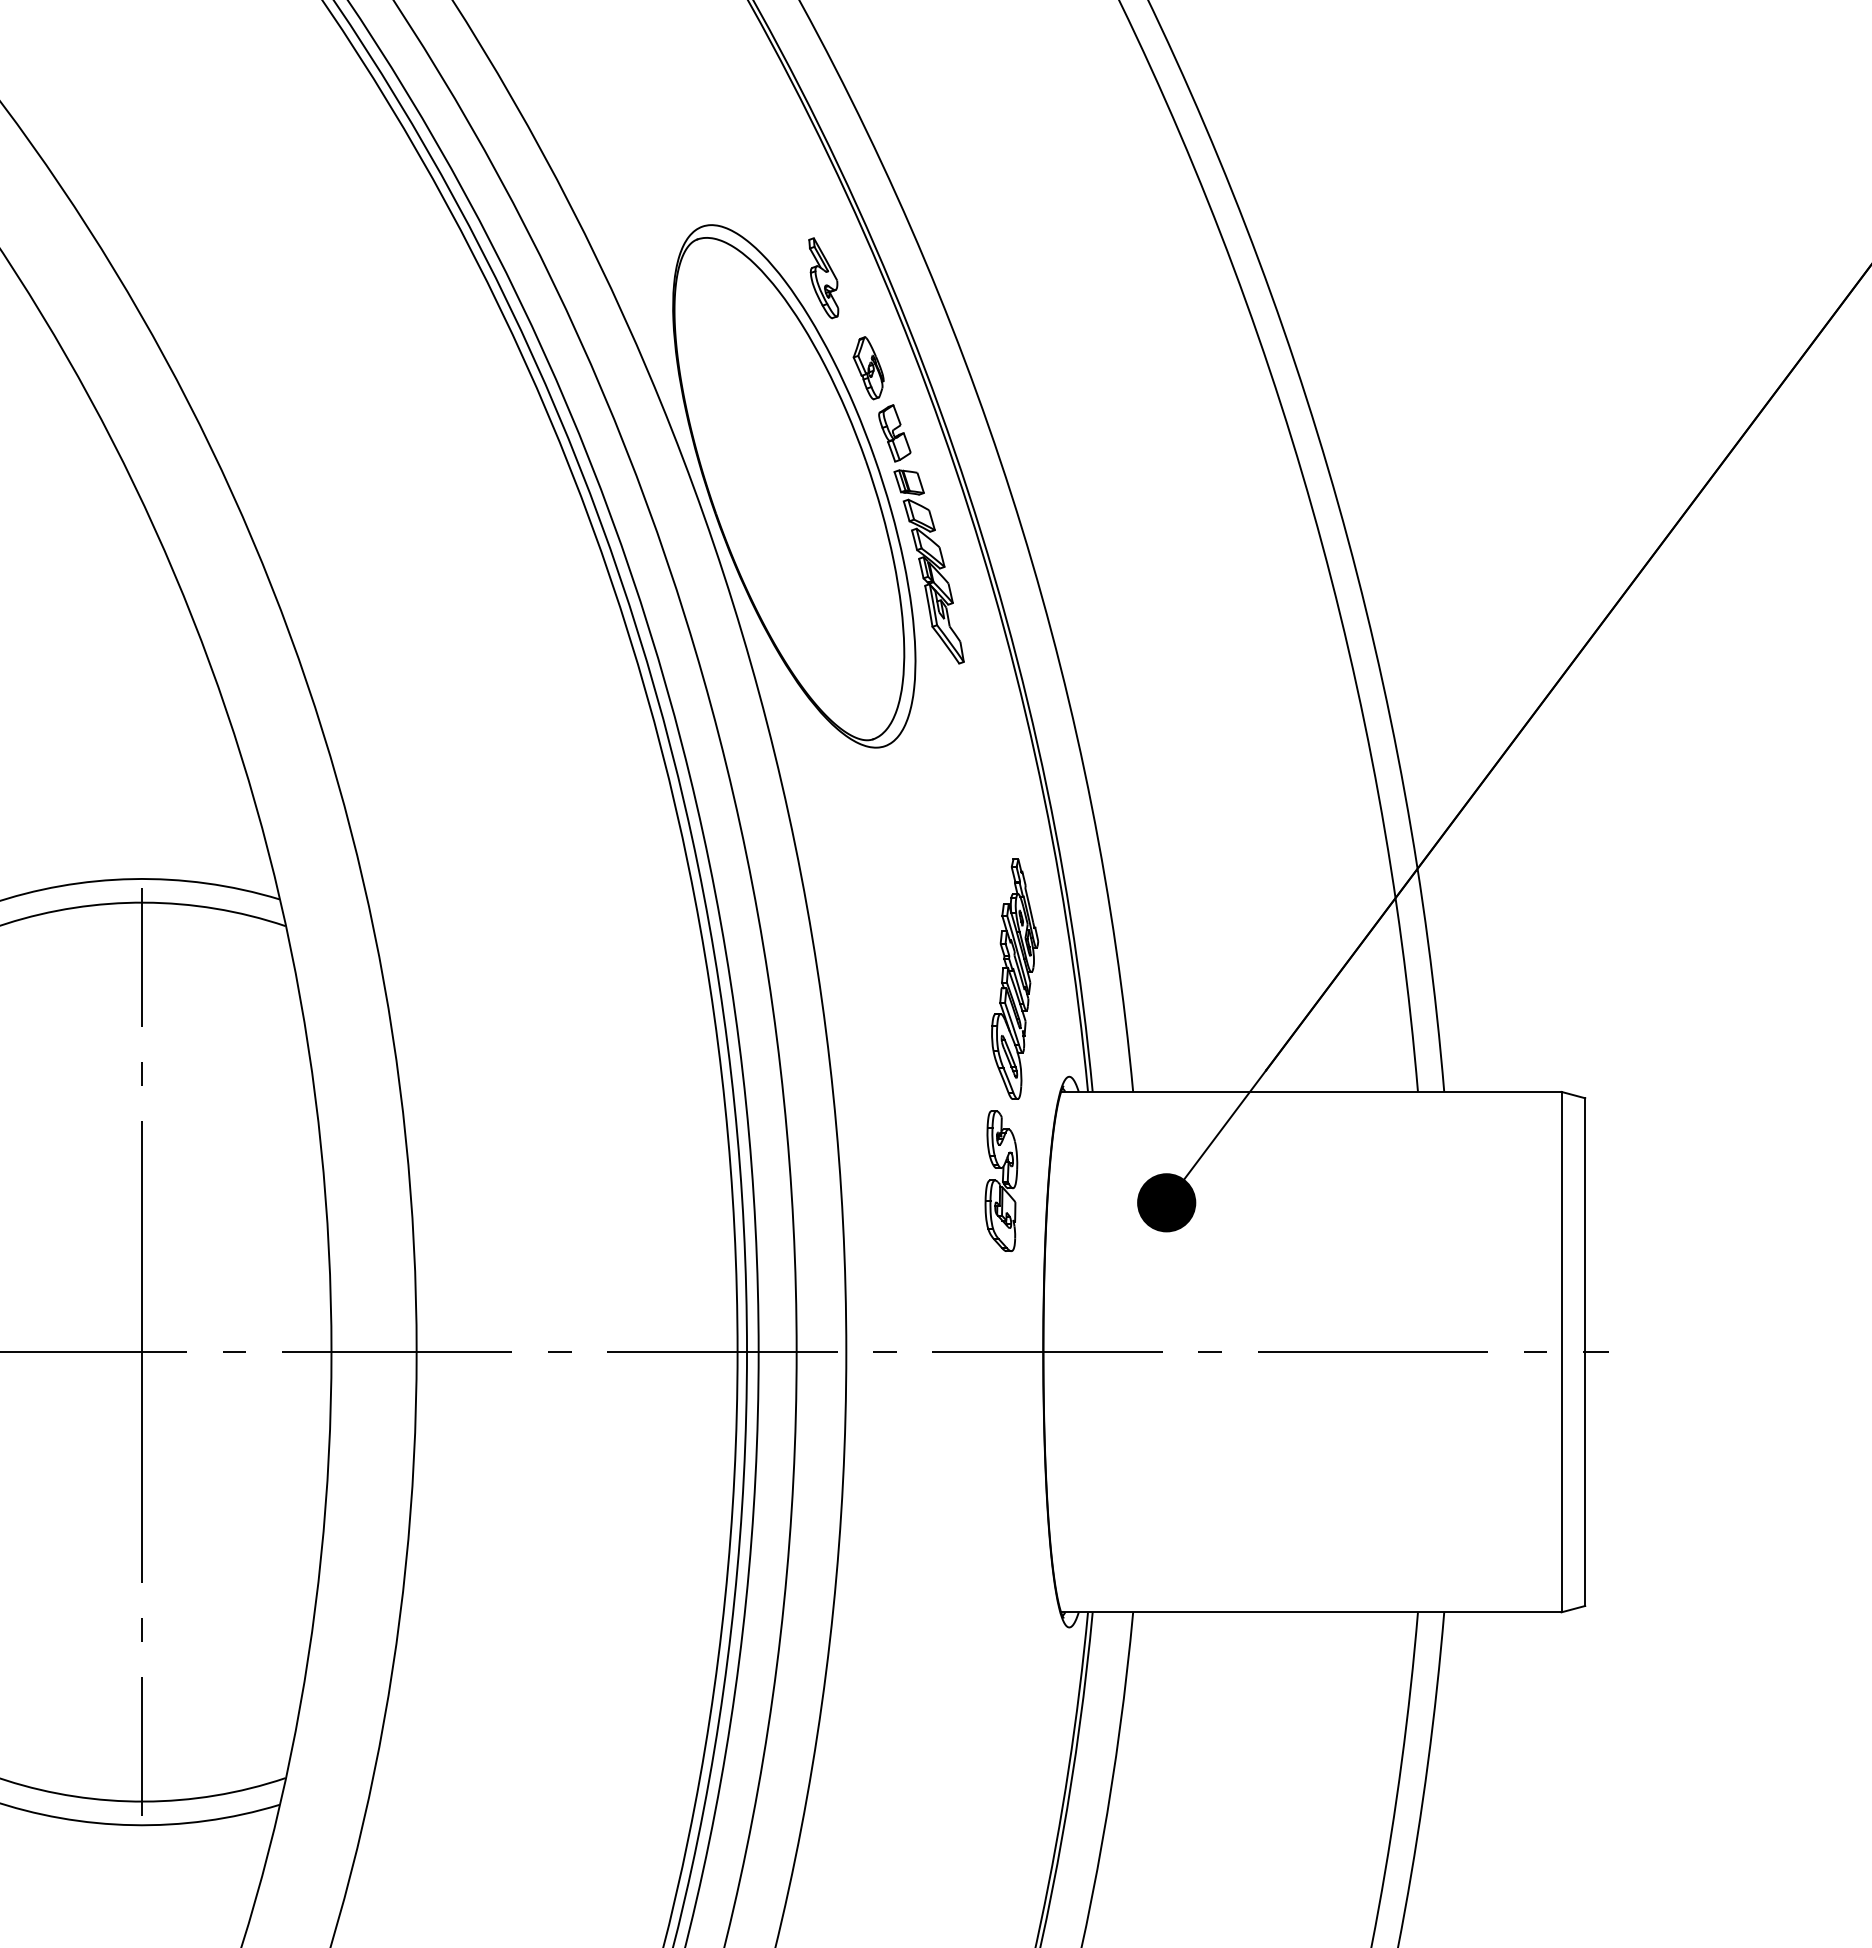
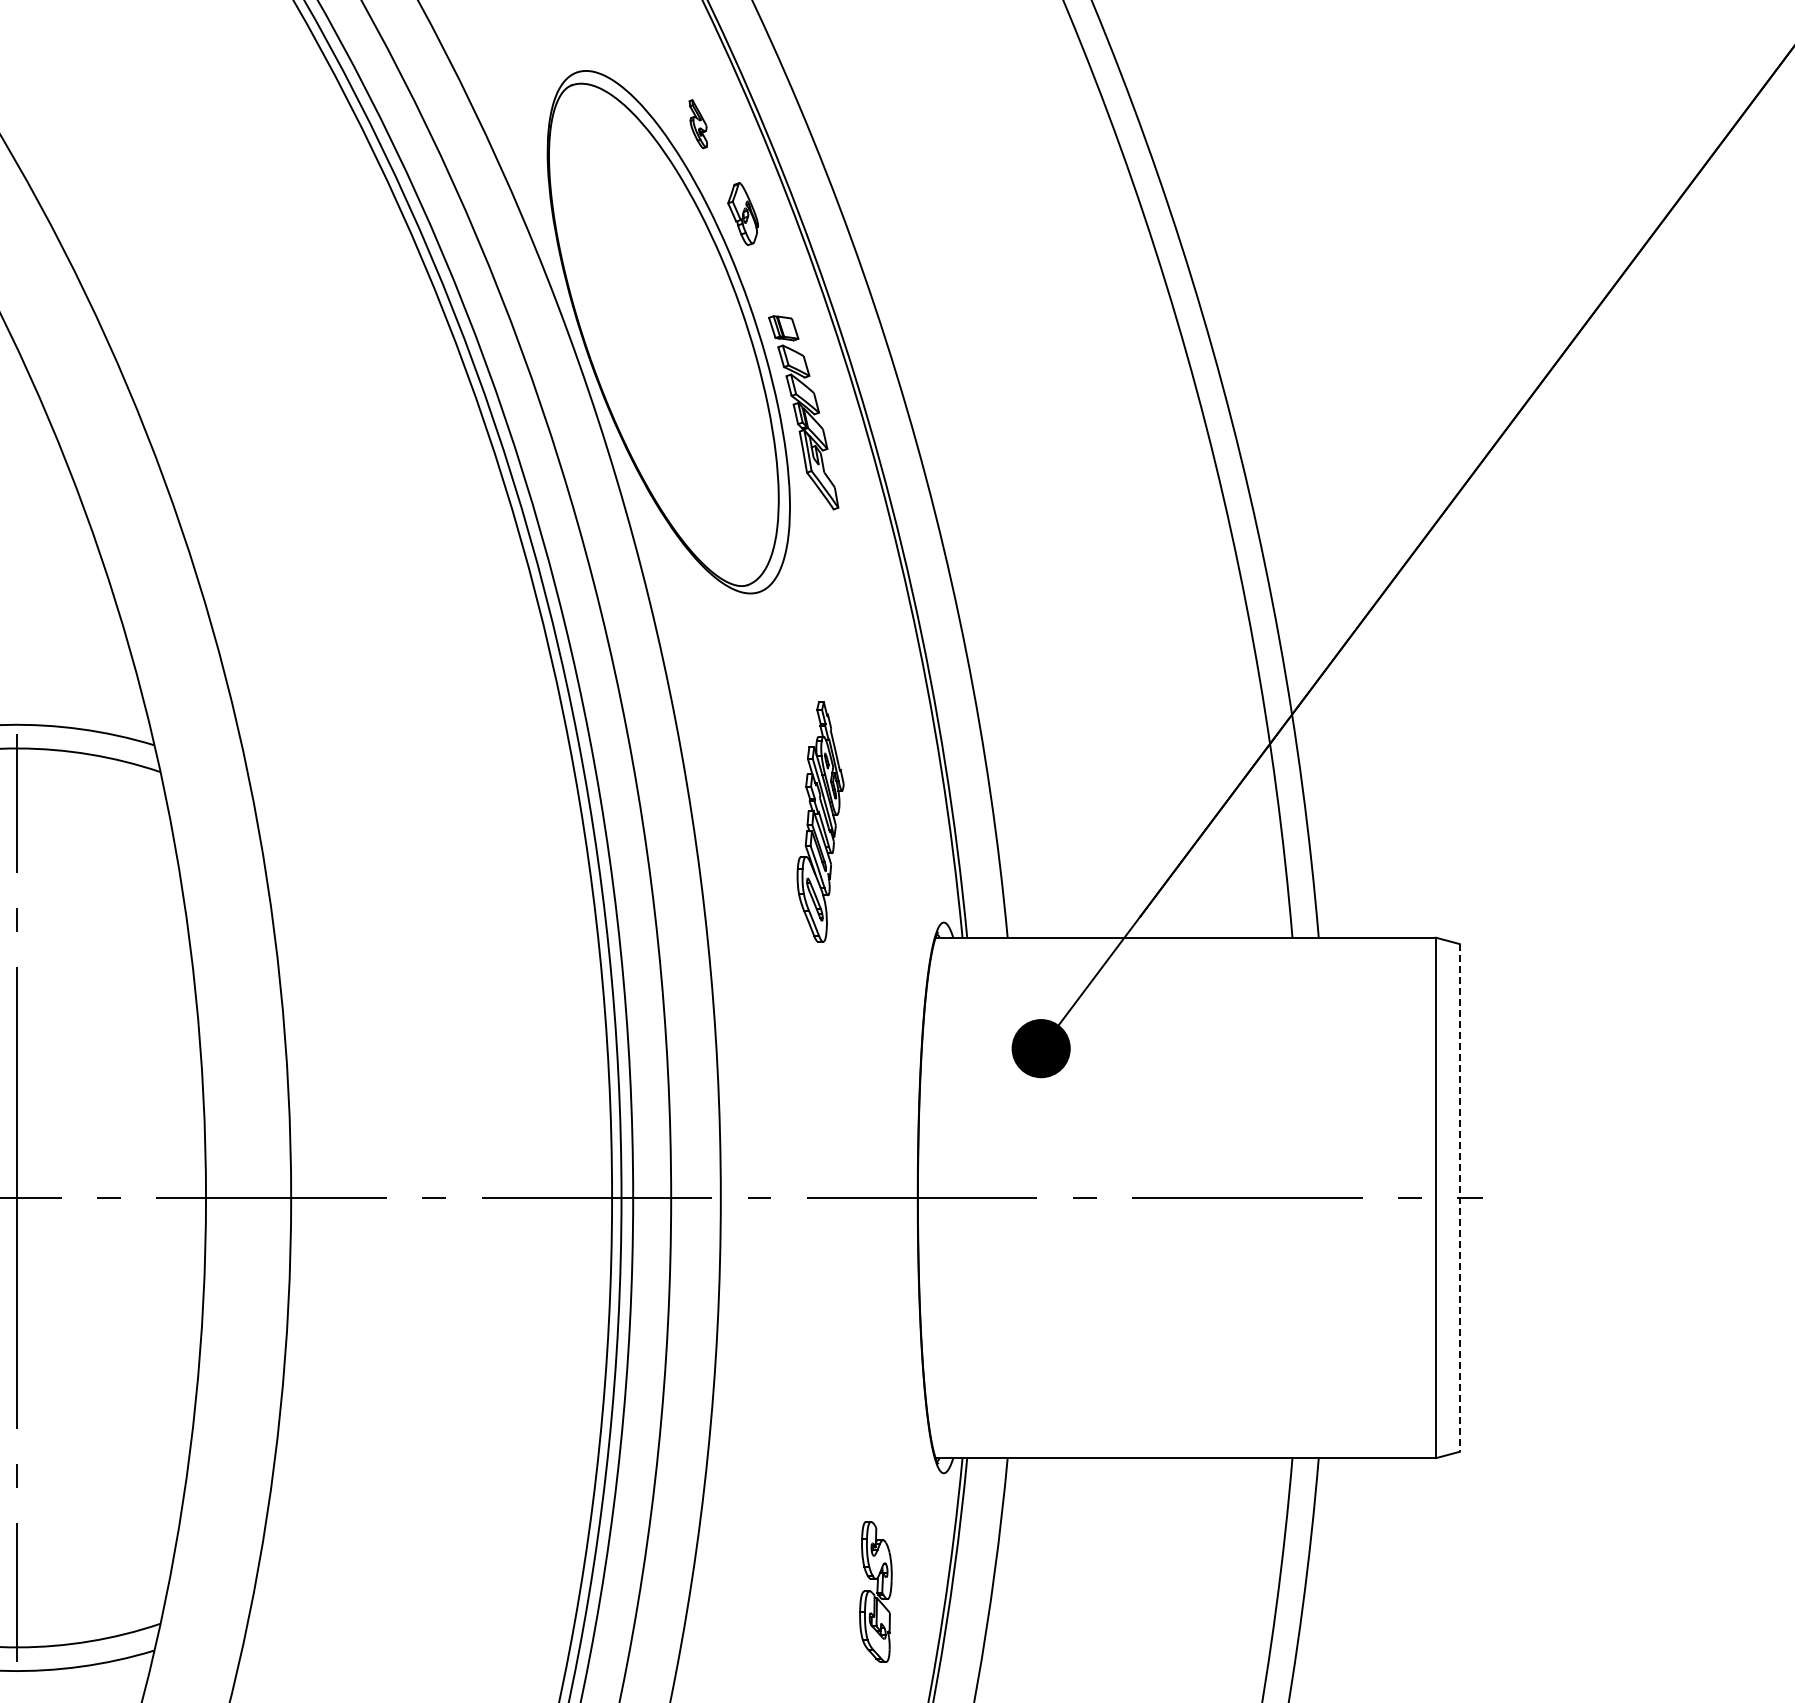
part: (823, 278) -> (698, 124), size x0.6
part: (894, 433) -> (769, 279), removed
part: (1015, 978) -> (821, 821), moved
part: (1001, 1180) -> (876, 1591), moved
line: (1585, 1352) -> (1460, 1198), solid -> dashed

